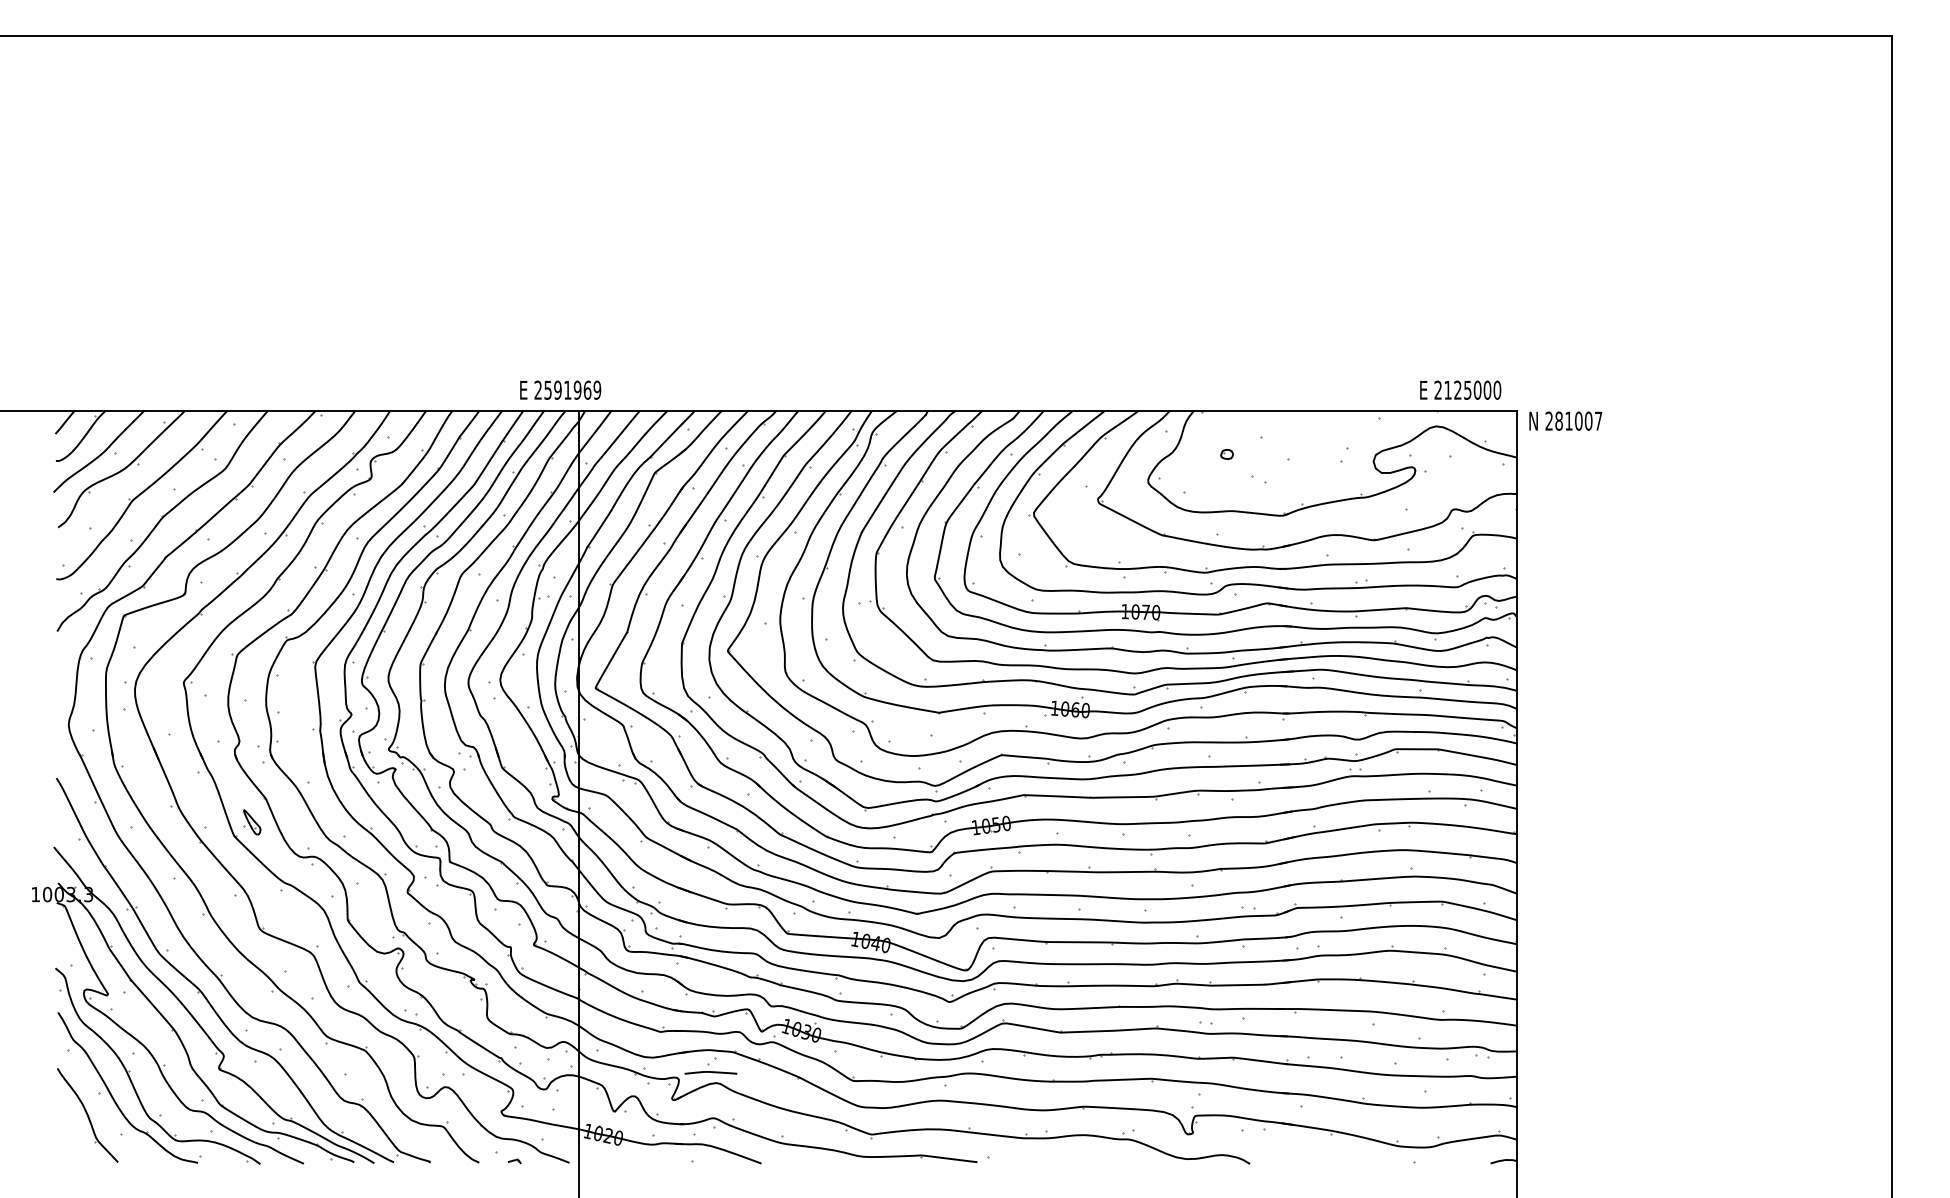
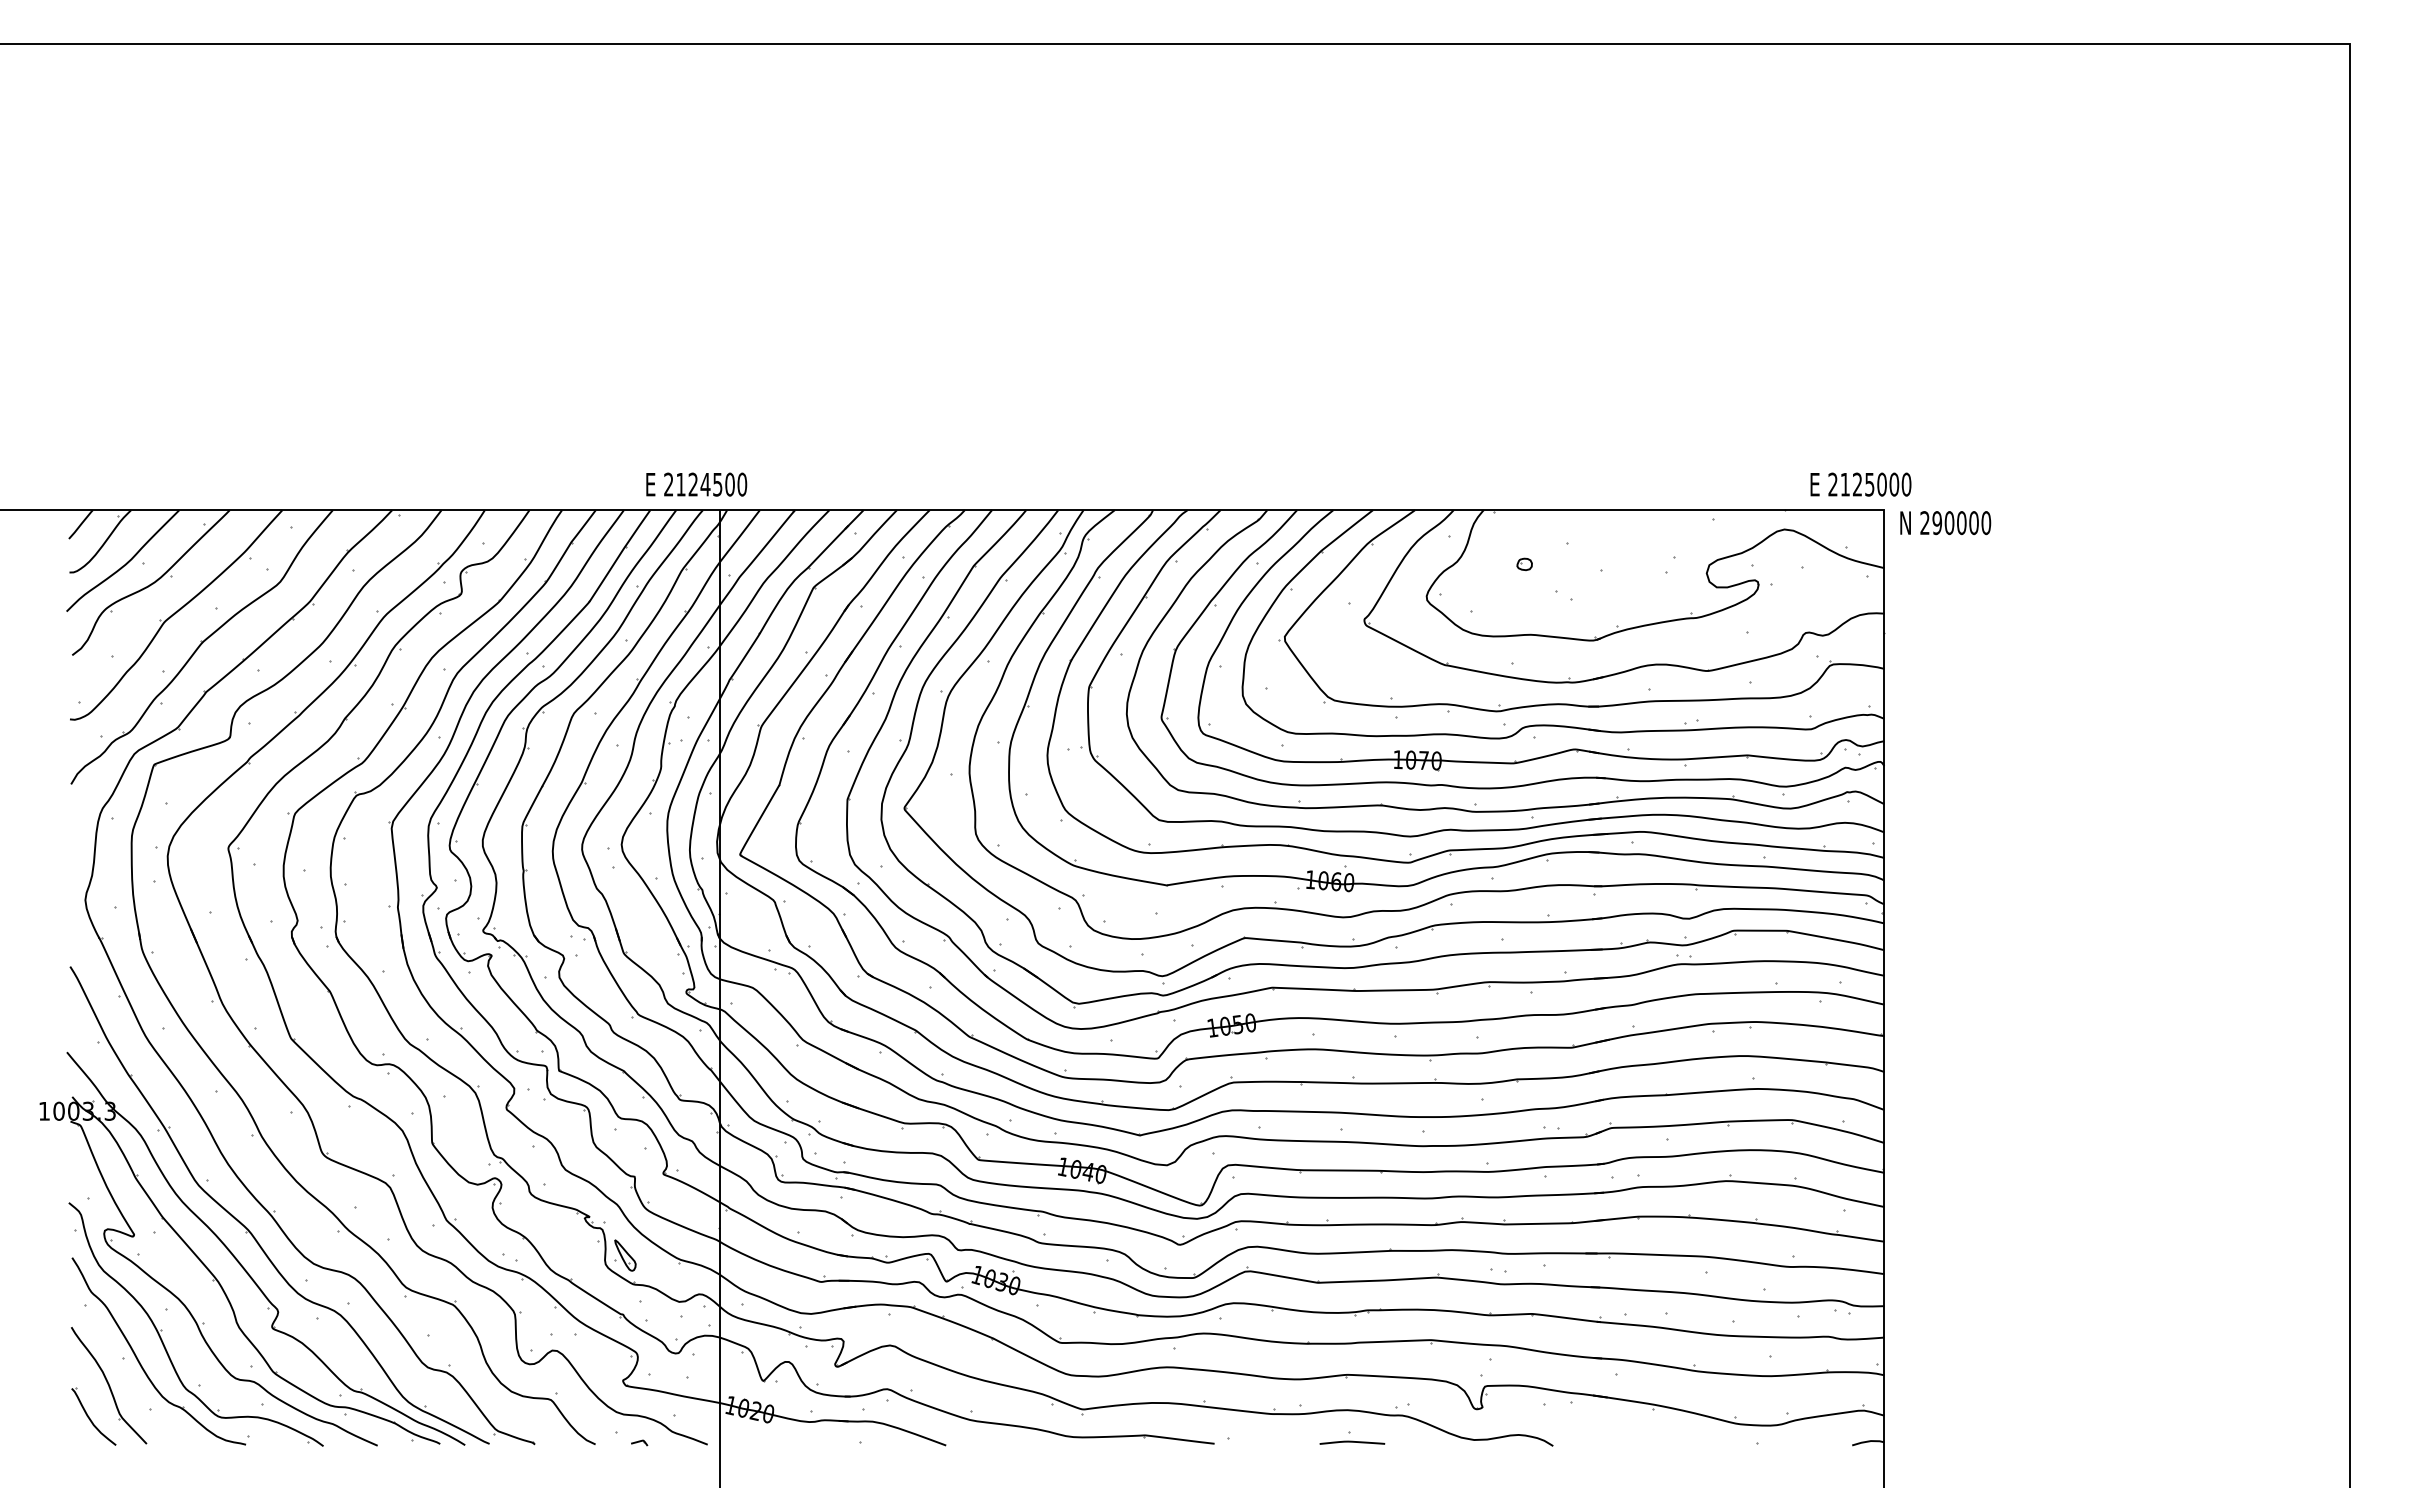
text: (572, 390) -> (711, 484), 2591969 -> 2124500
text: (1460, 390) -> (1860, 484), moved
text: (1578, 421) -> (1961, 523), 281007 -> 290000
part: (252, 822) -> (625, 1255), moved
part: (711, 1068) -> (1352, 1437), moved
part: (75, 1140) -> (93, 1416), added

